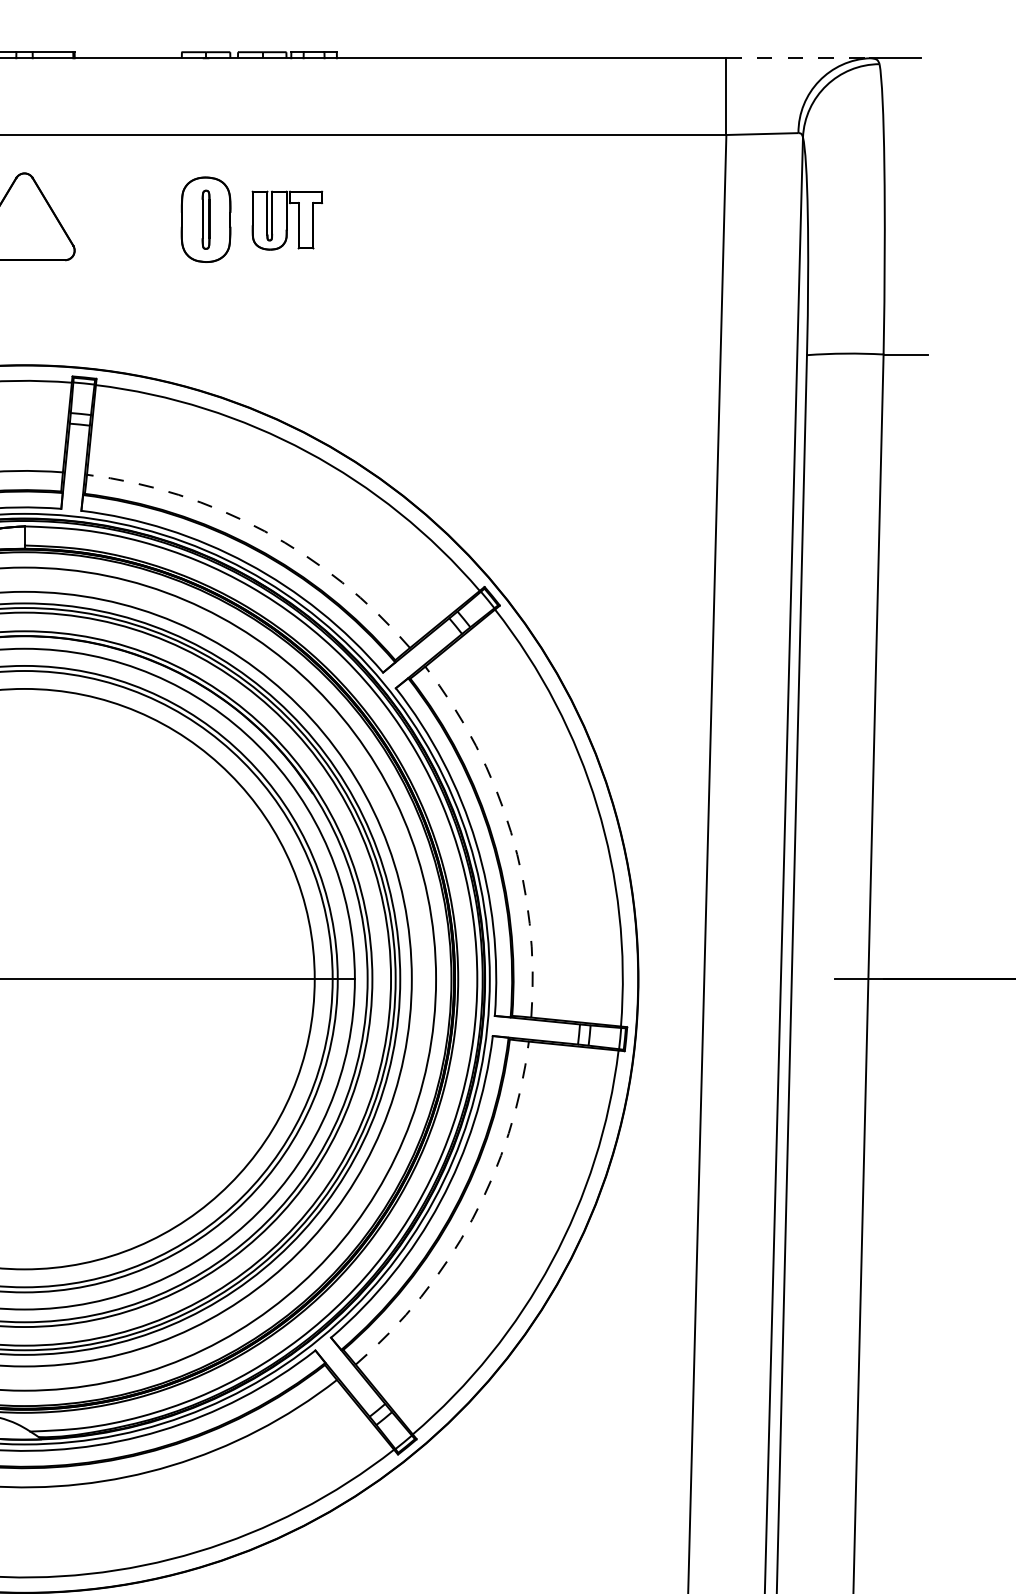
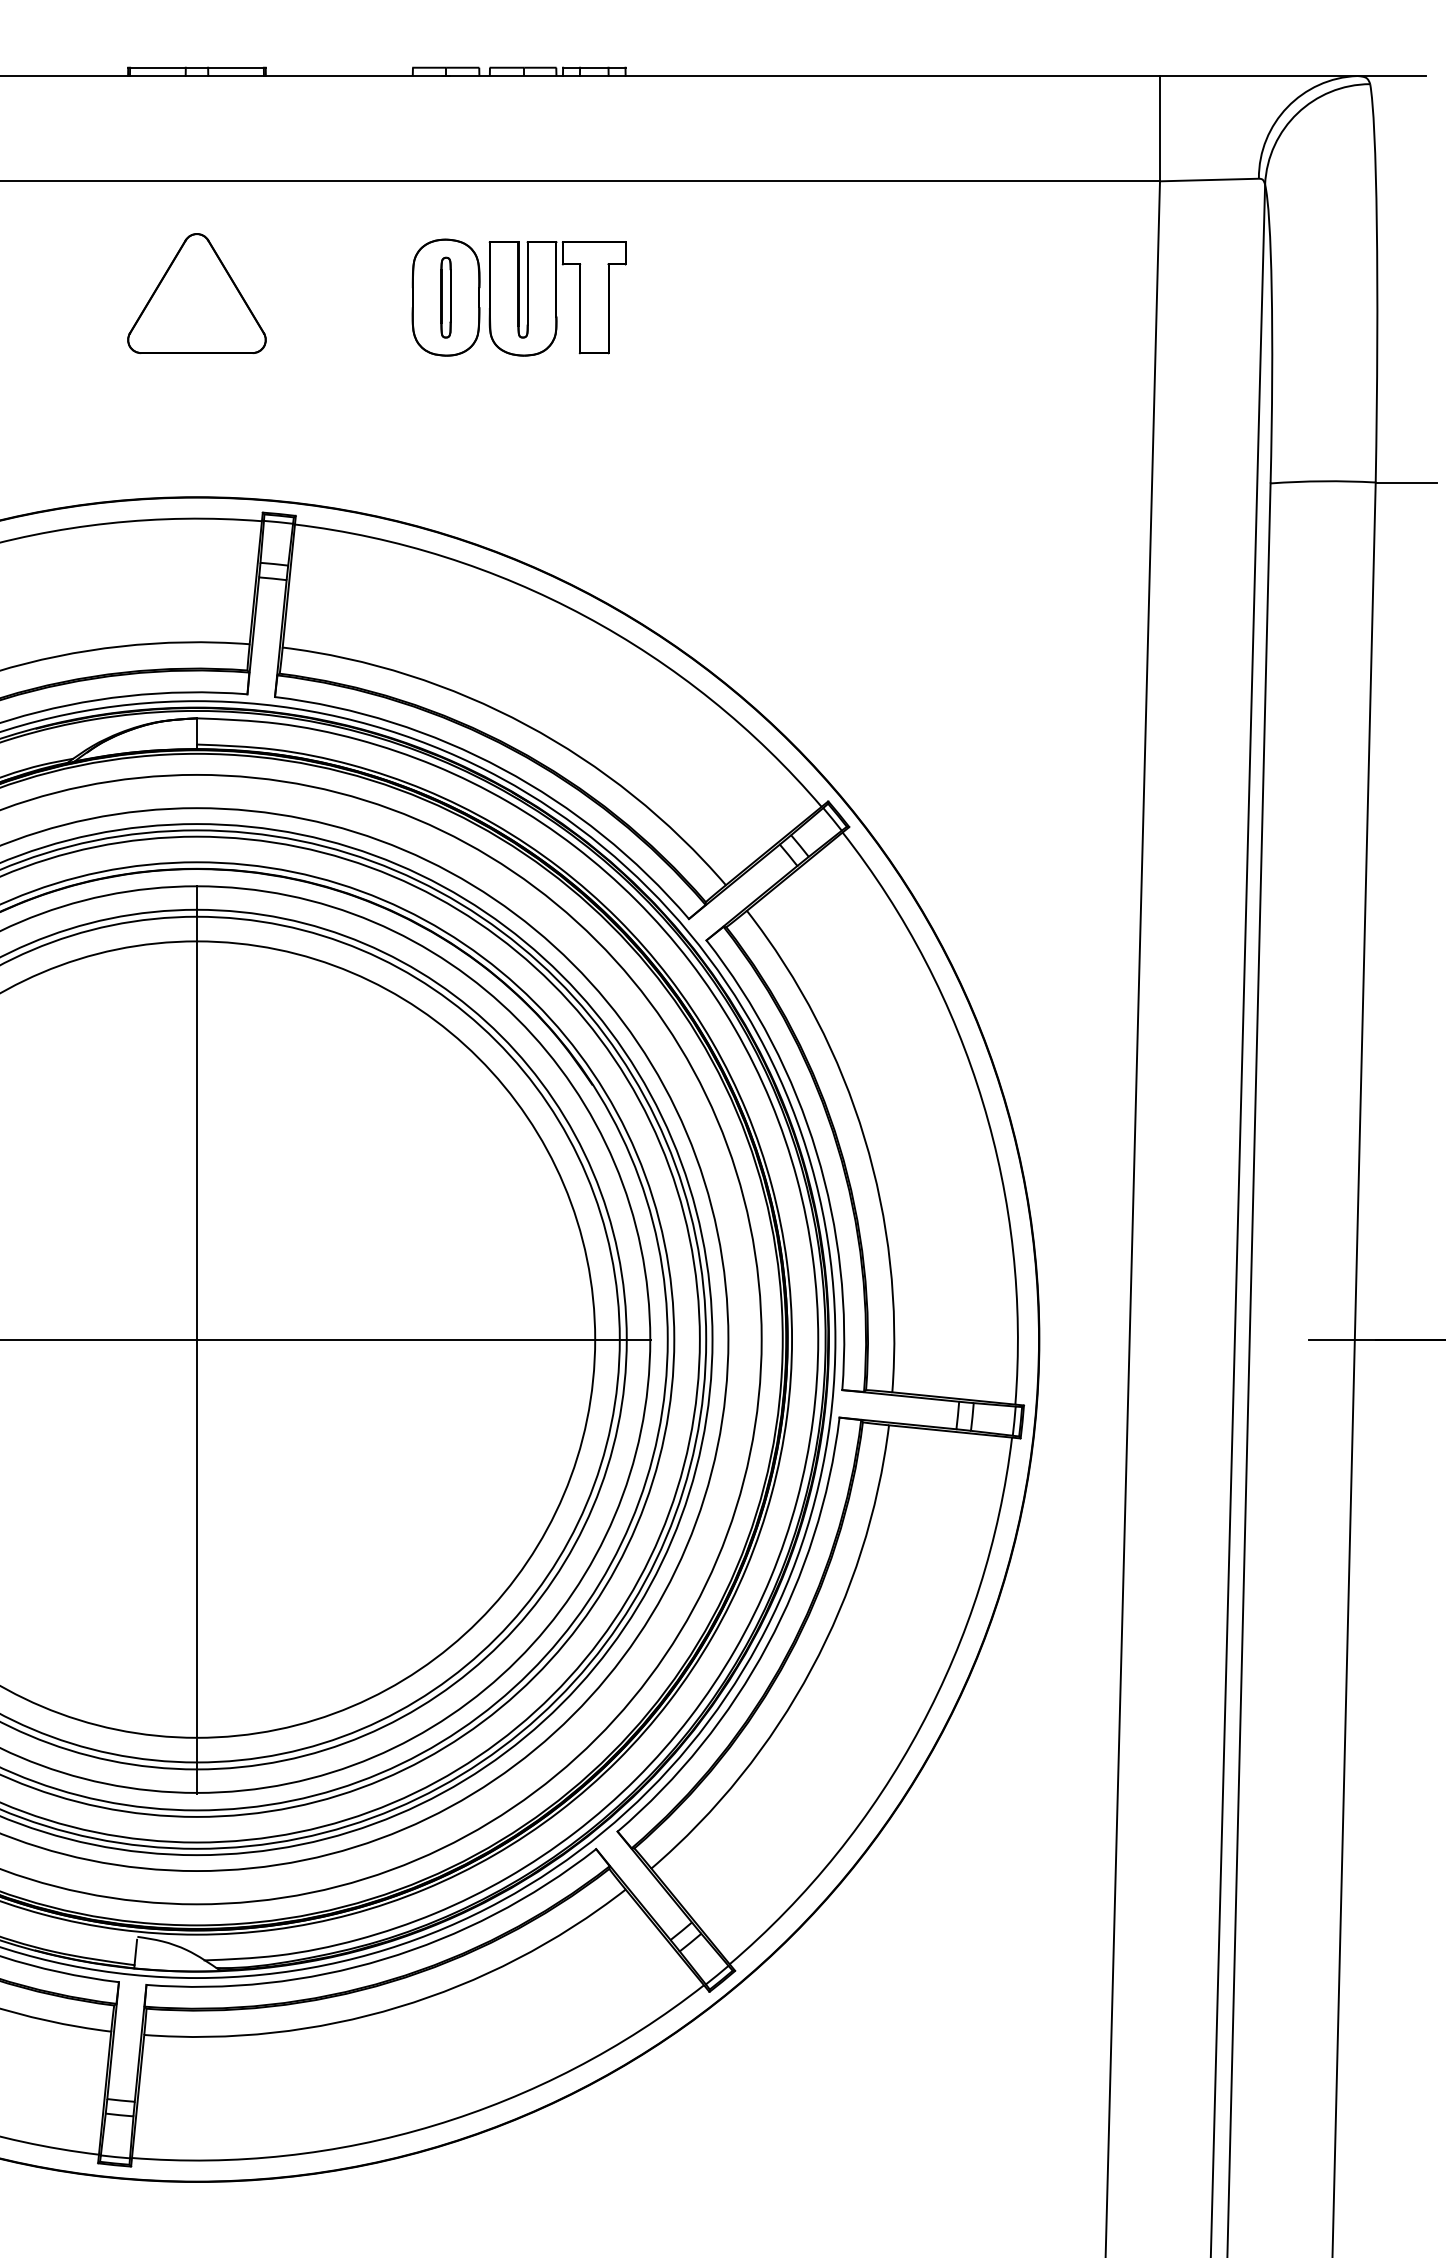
line: (798, 58) -> (1258, 76), dashed -> solid
part: (287, 220) -> (557, 298), size x1.43
arc: (264, 531) -> (526, 725), dashed -> solid
arc: (511, 832) -> (864, 1138), dashed -> solid
line: (24, 979) -> (196, 1339), added
arc: (472, 1219) -> (811, 1669), dashed -> solid

